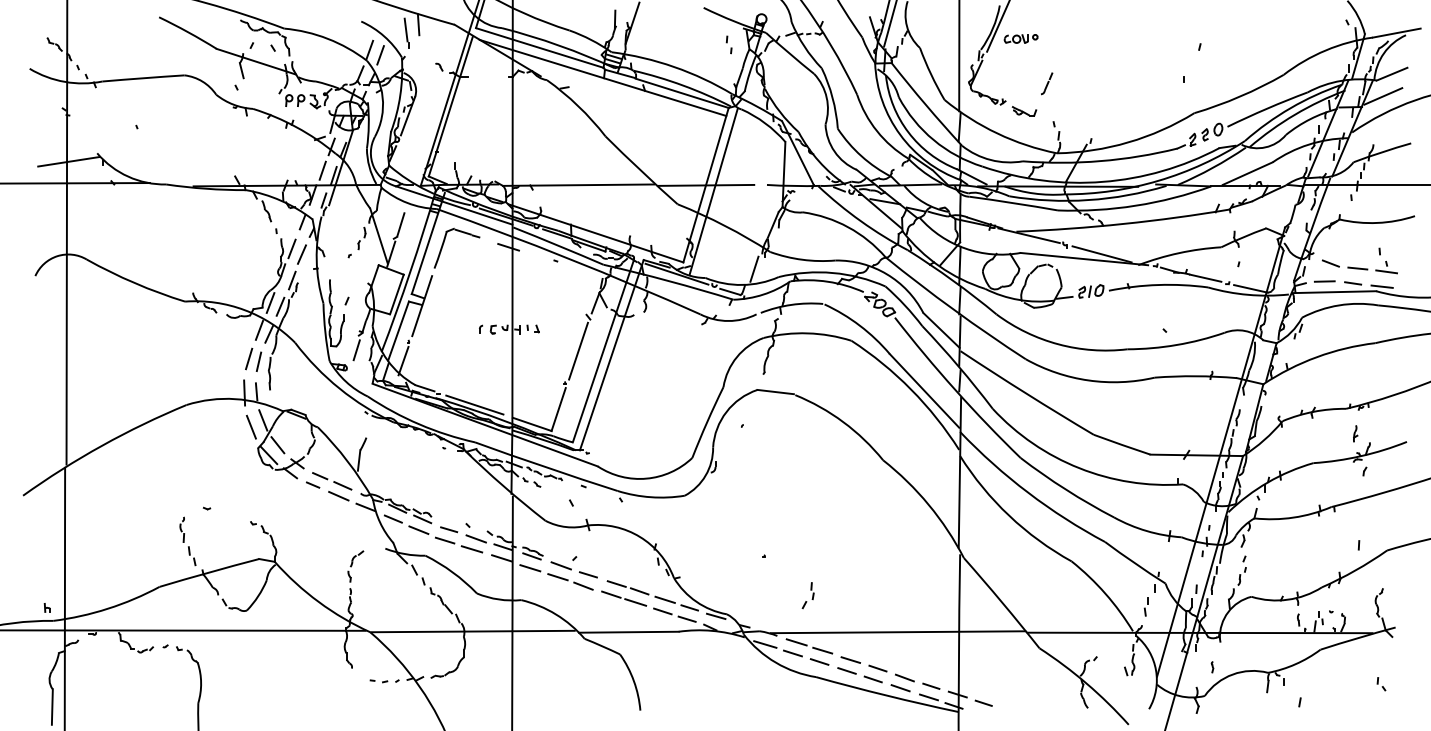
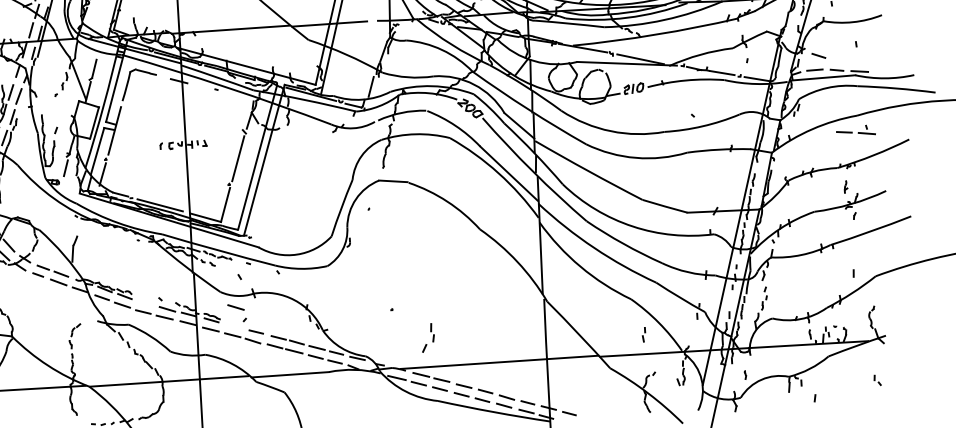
part: (1372, 267) -> (855, 130), moved
line: (449, 529) -> (146, 303), removed
line: (560, 565) -> (235, 307), moved
part: (807, 595) -> (427, 337), size x1.4
part: (1145, 606) -> (643, 334), moved

